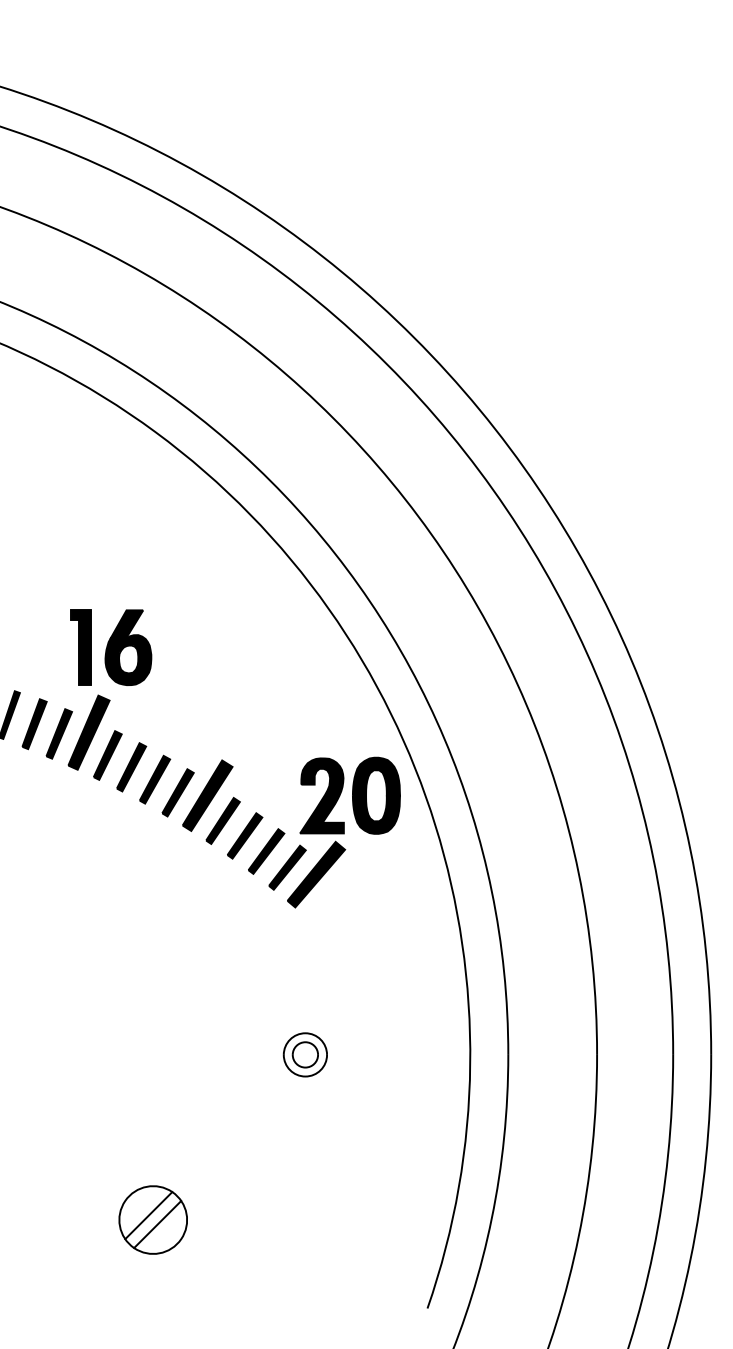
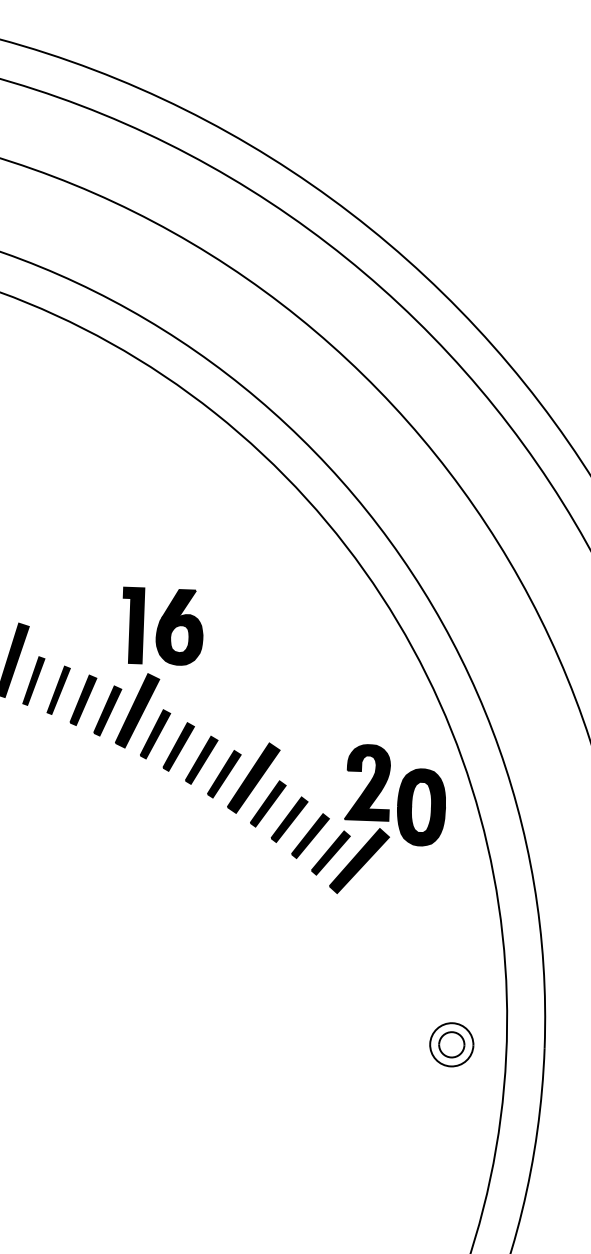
part: (376, 795) -> (421, 807), moved
part: (304, 1054) -> (450, 1044), moved
part: (152, 1219) -> (183, 1199), removed

